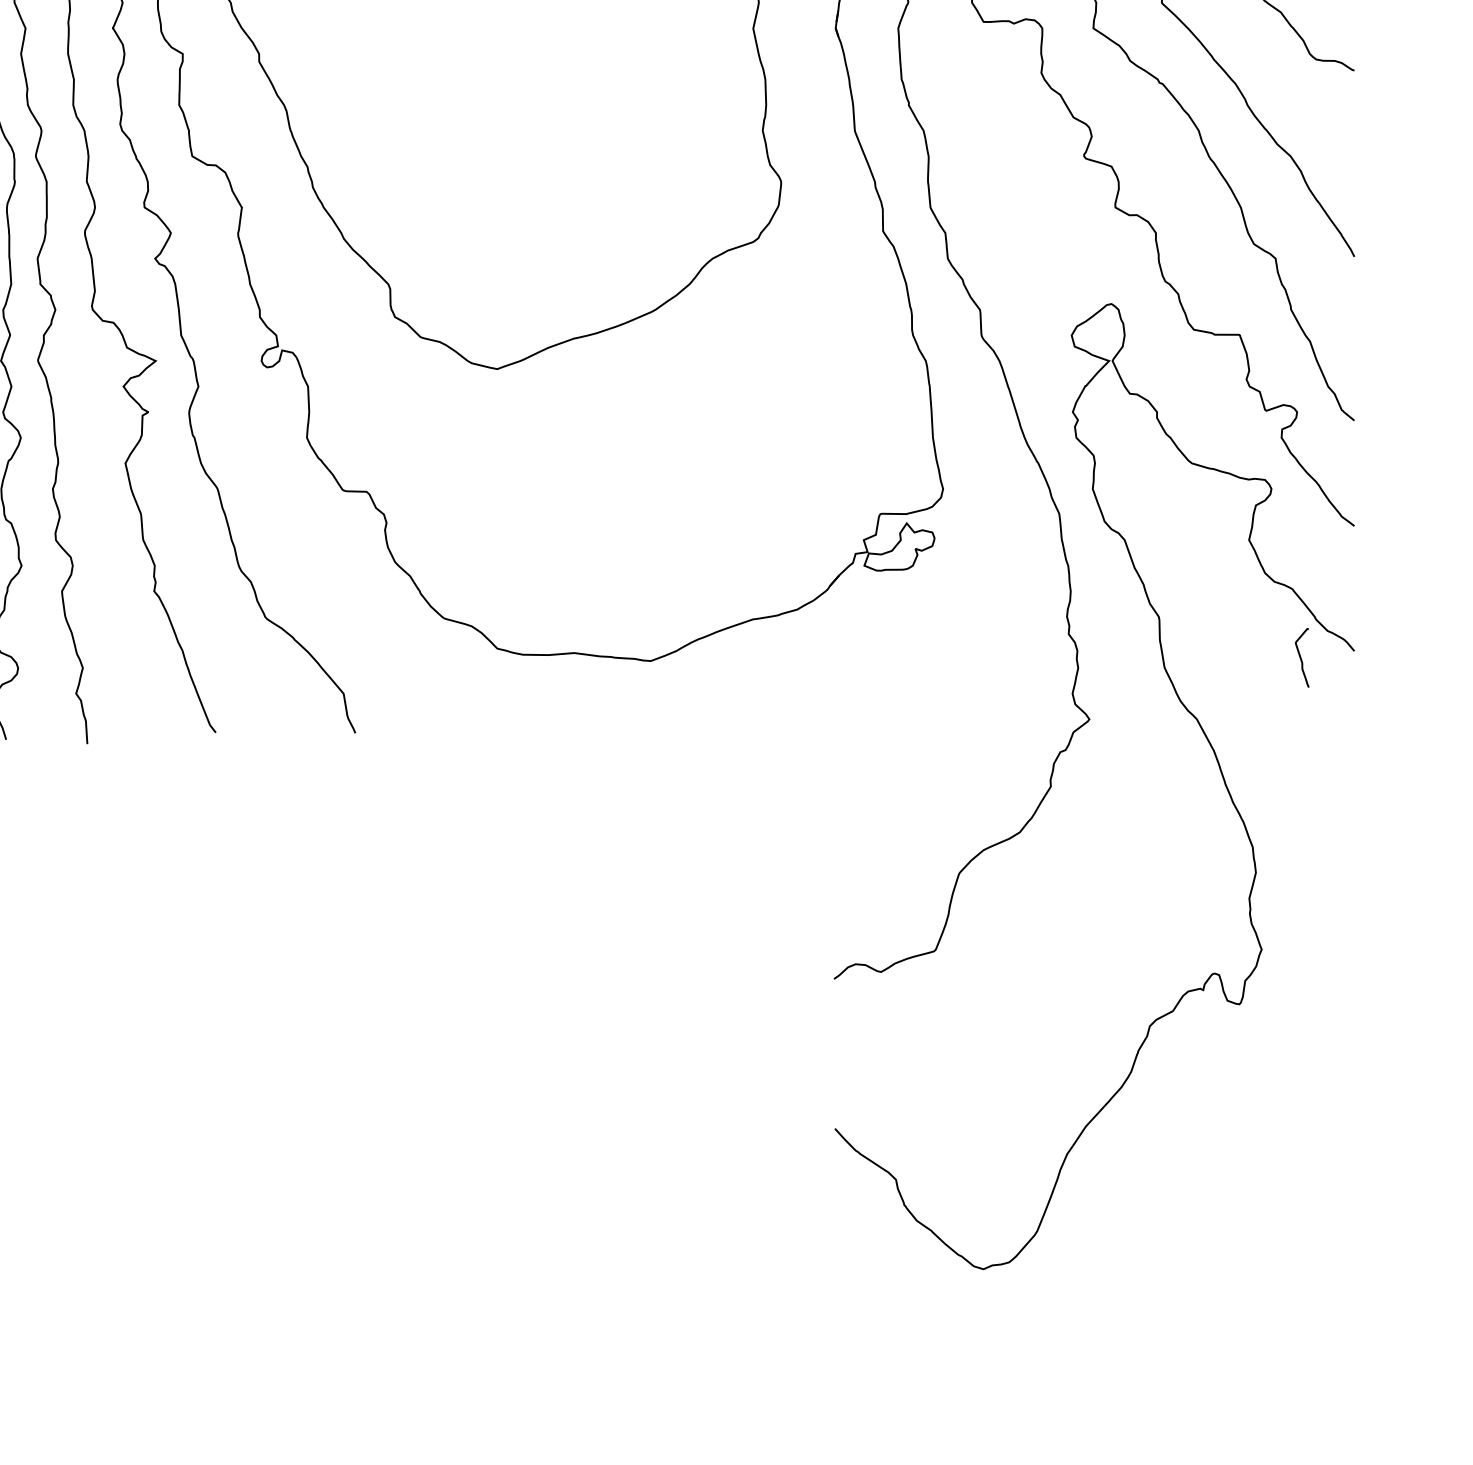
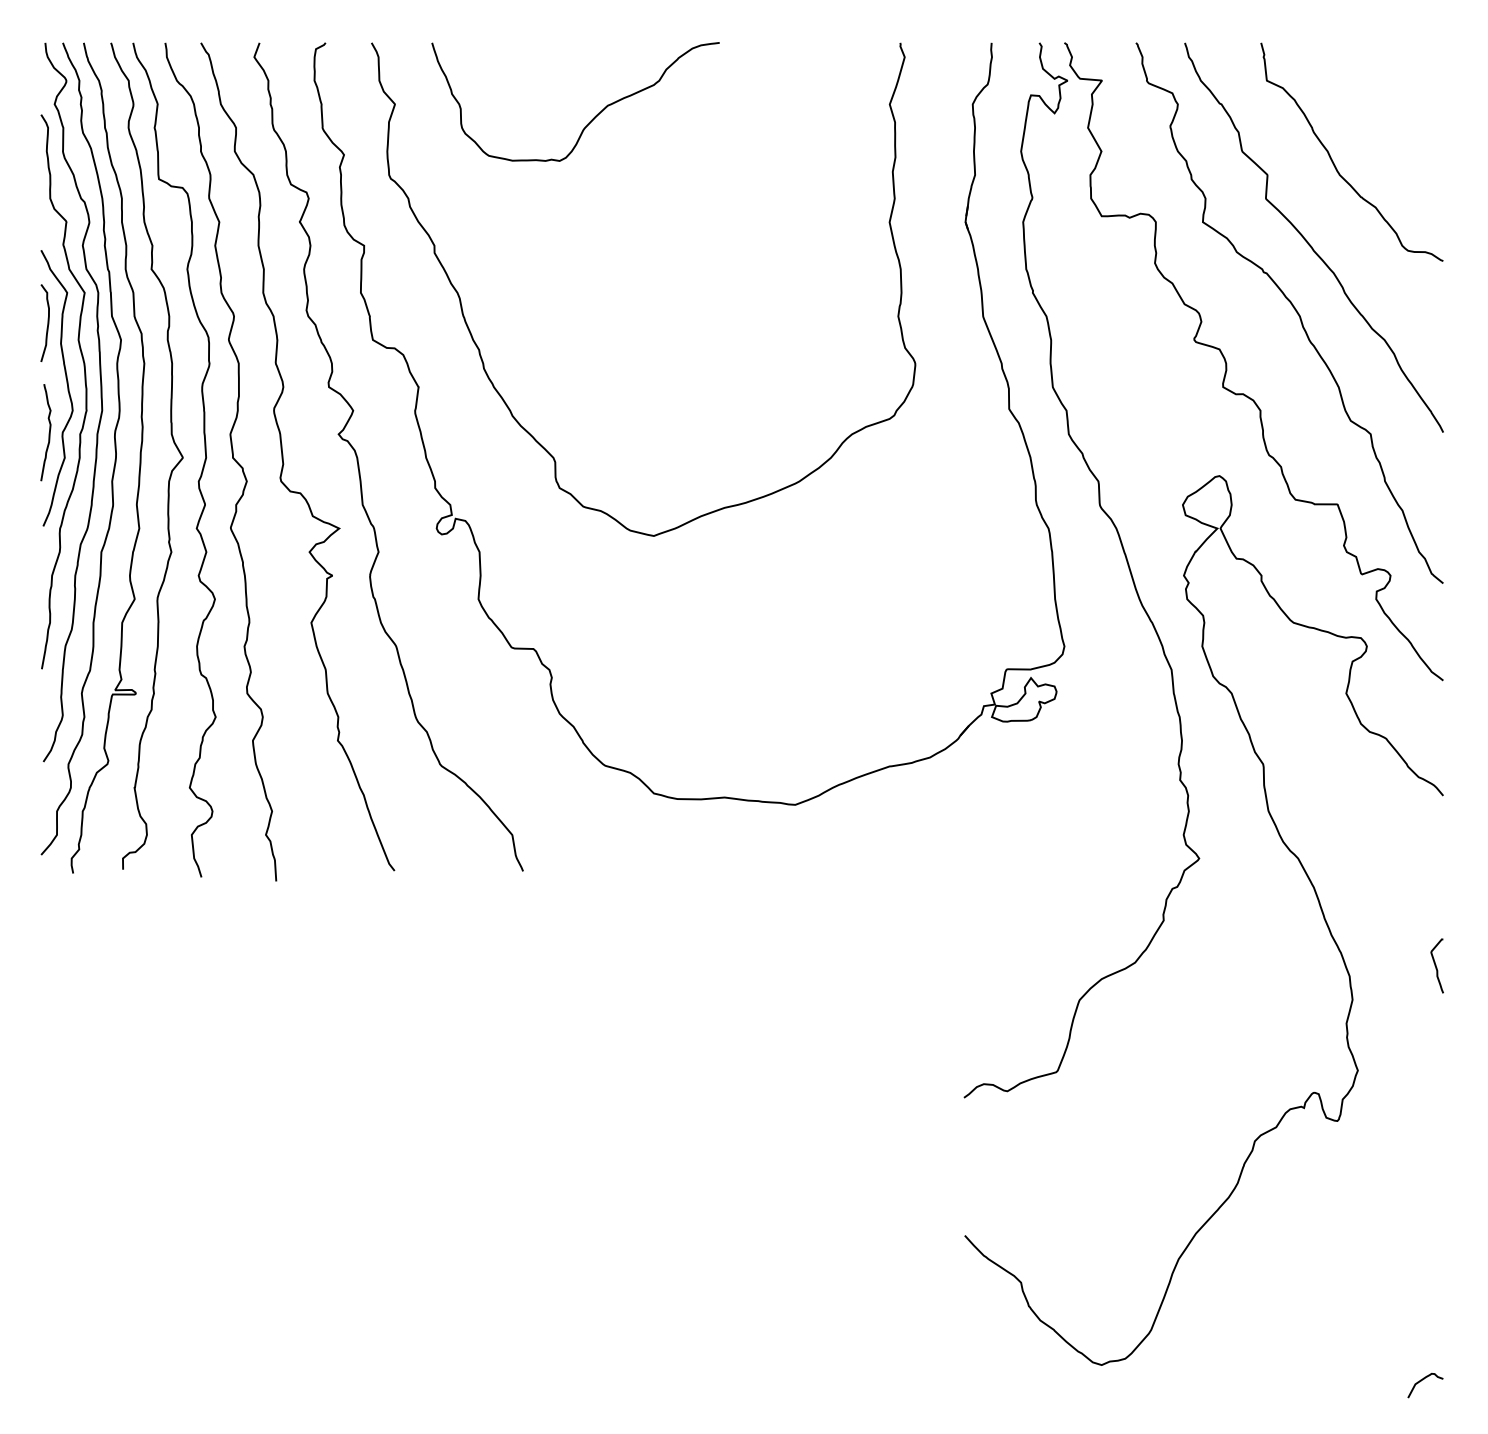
curve: (1301, 657) -> (1436, 965), moved
curve: (1330, 1287) -> (1421, 1381), added

